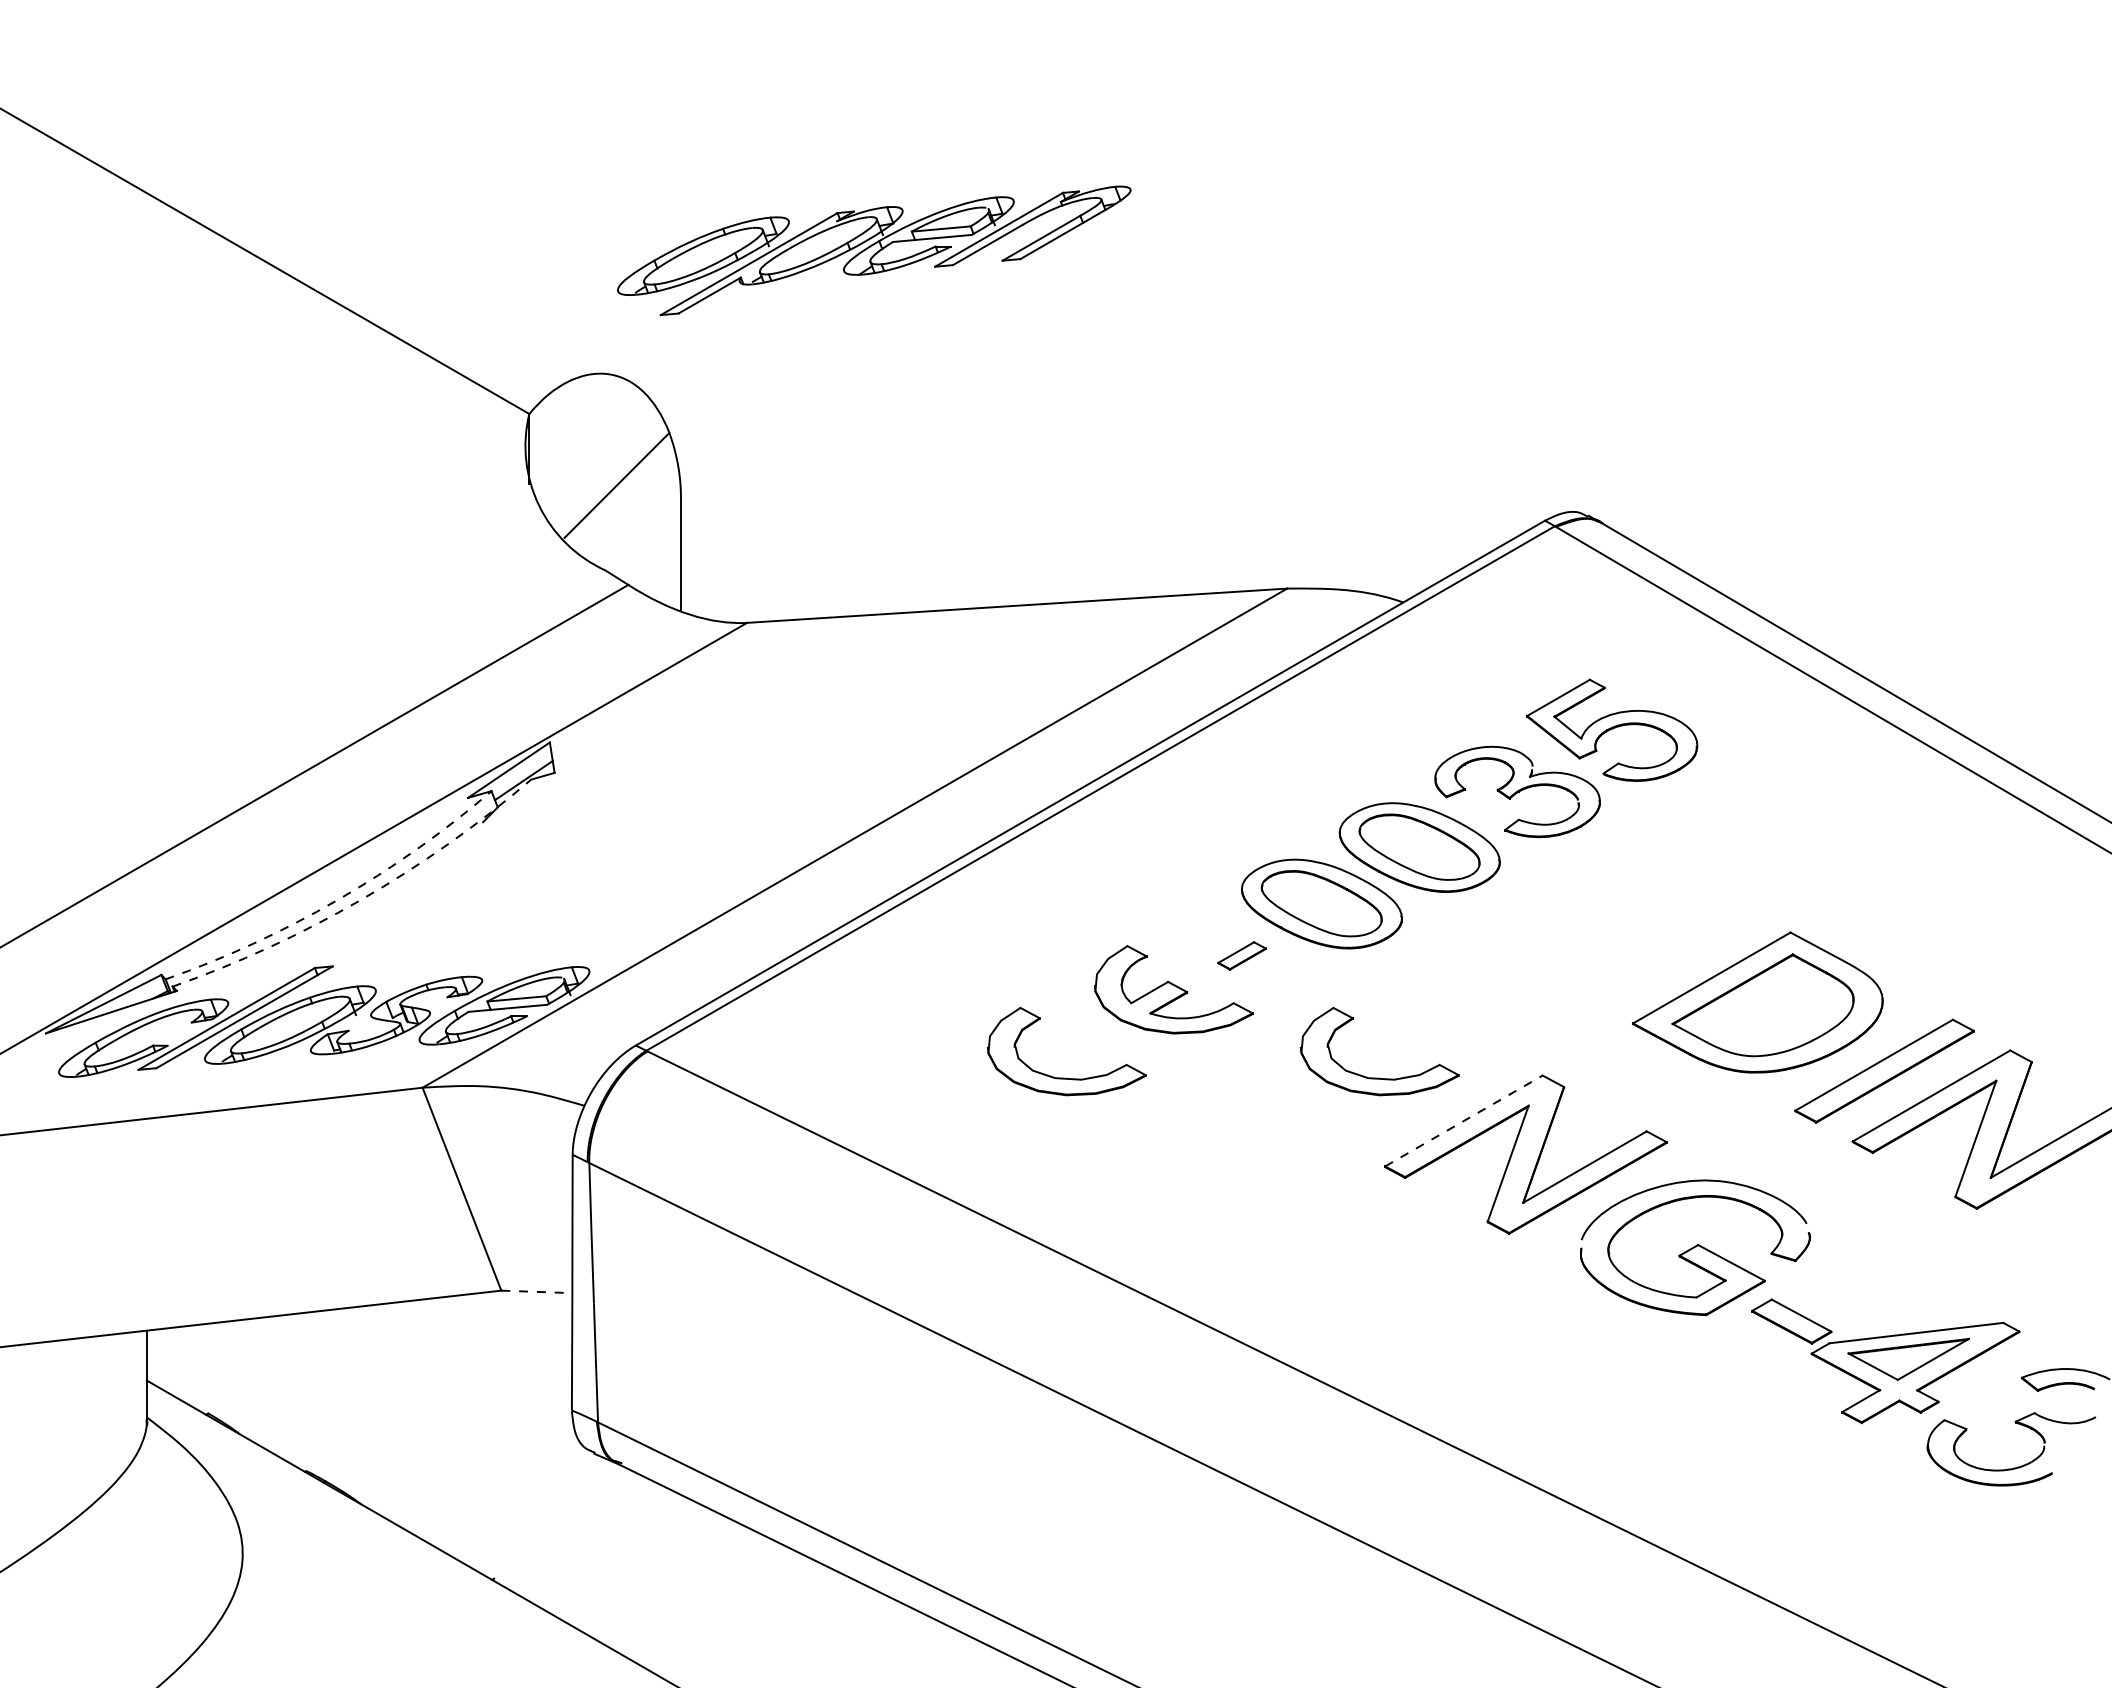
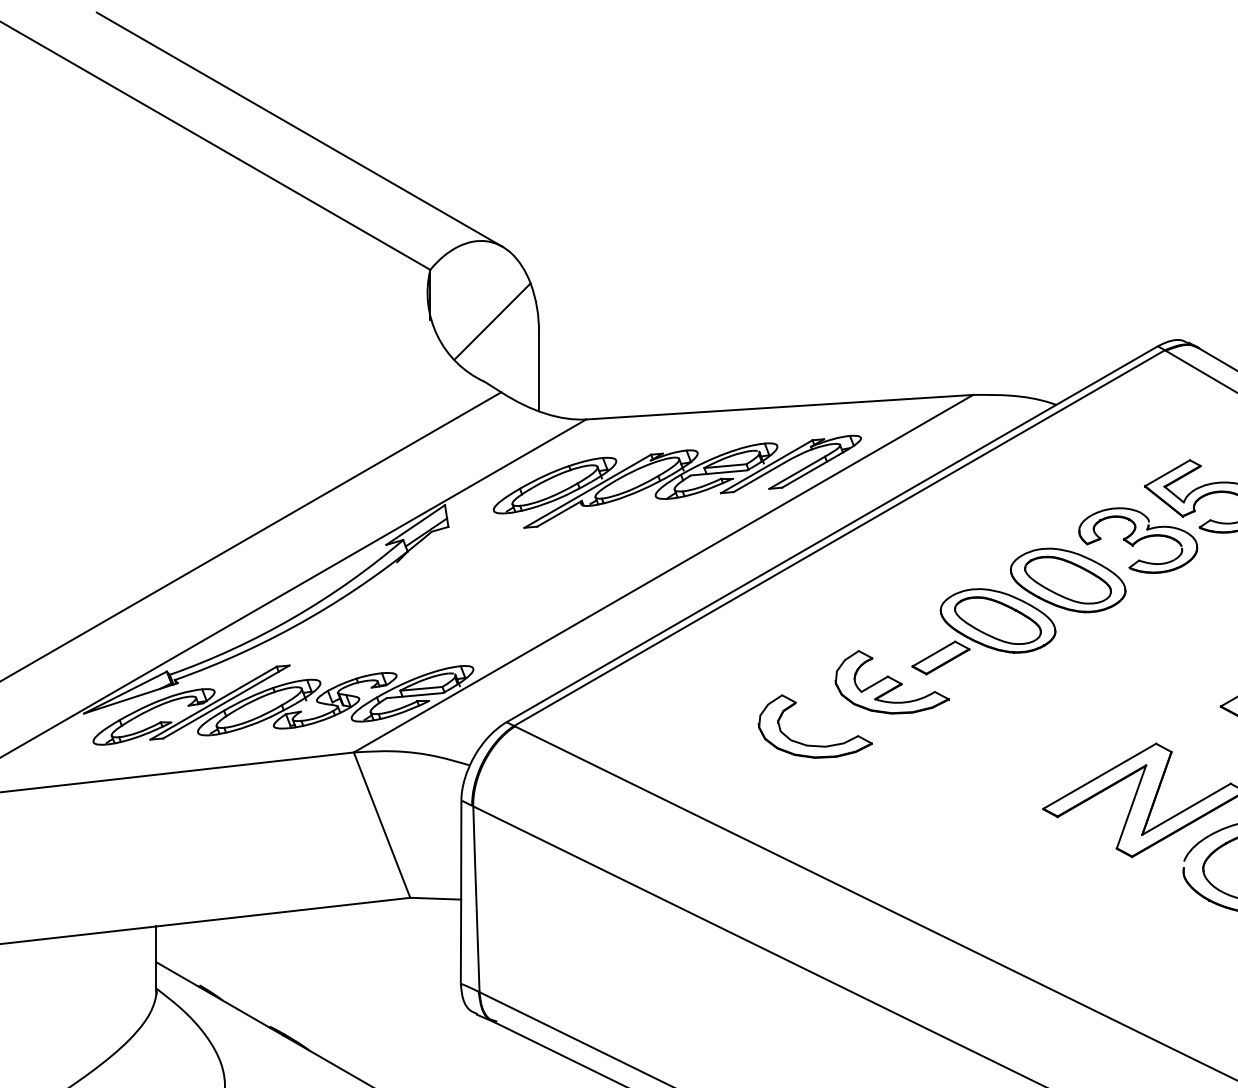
line: (346, 218) -> (299, 129), added
part: (874, 250) -> (677, 481), moved
arc: (361, 899) -> (310, 617), dashed -> solid
arc: (337, 900) -> (292, 618), dashed -> solid
part: (1241, 955) -> (940, 657), size x1.67
part: (1379, 1077) -> (1039, 745), removed
line: (1463, 1120) -> (1099, 775), dashed -> solid
line: (536, 1291) -> (435, 898), dashed -> solid

